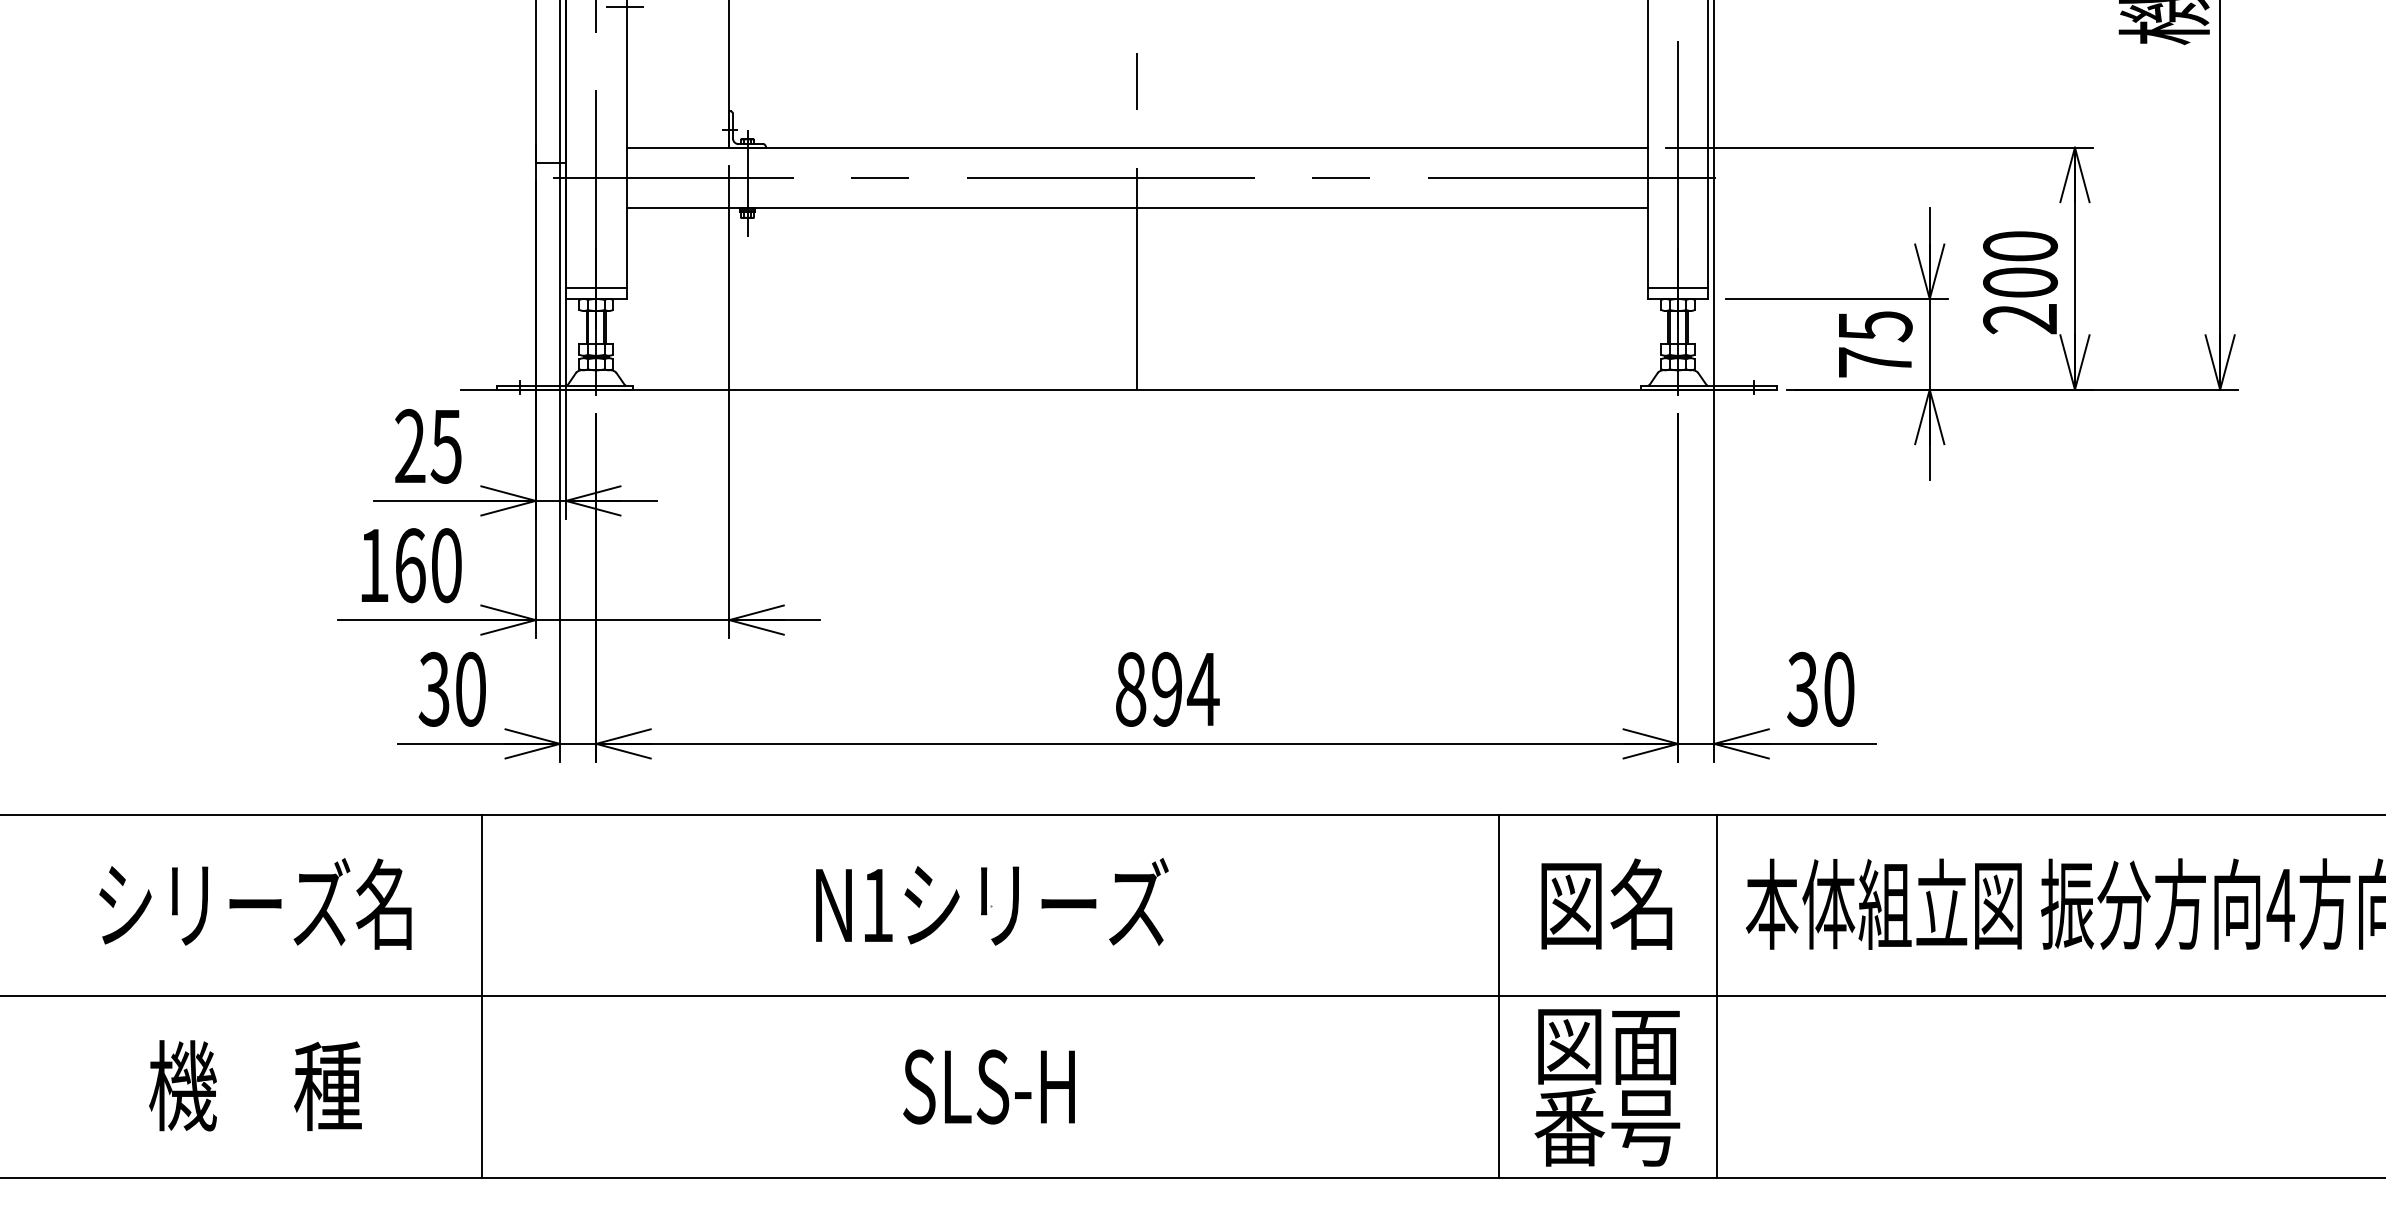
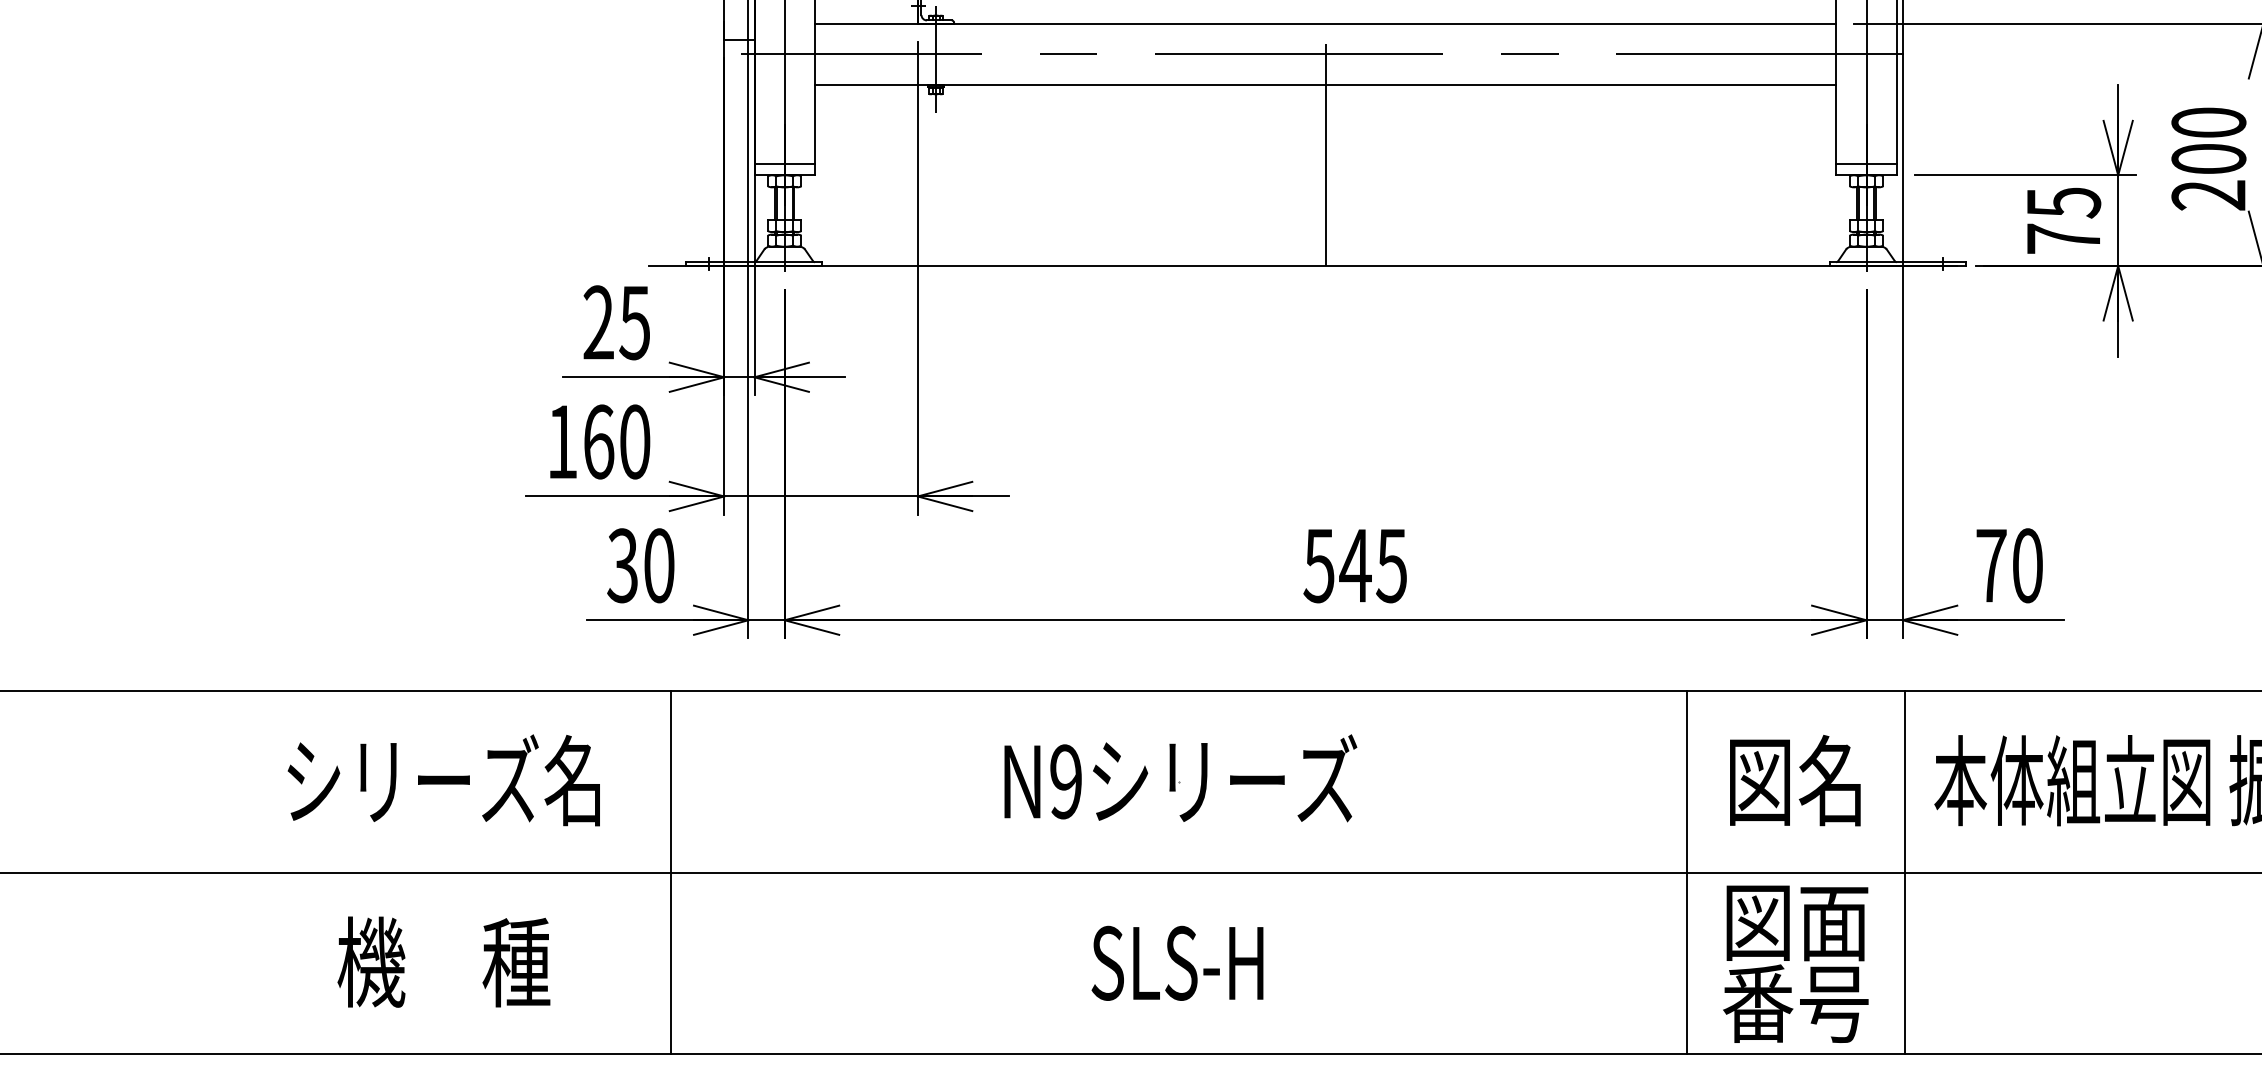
text: (1166, 688) -> (1354, 564), 894 -> 545
text: (1802, 688) -> (1990, 564), 30 -> 70
text: (877, 905) -> (1065, 781), N1 -> N9

